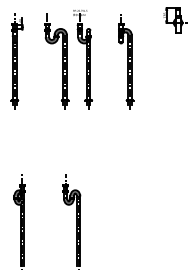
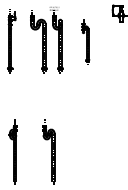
part: (125, 60) -> (85, 41), size x0.7

